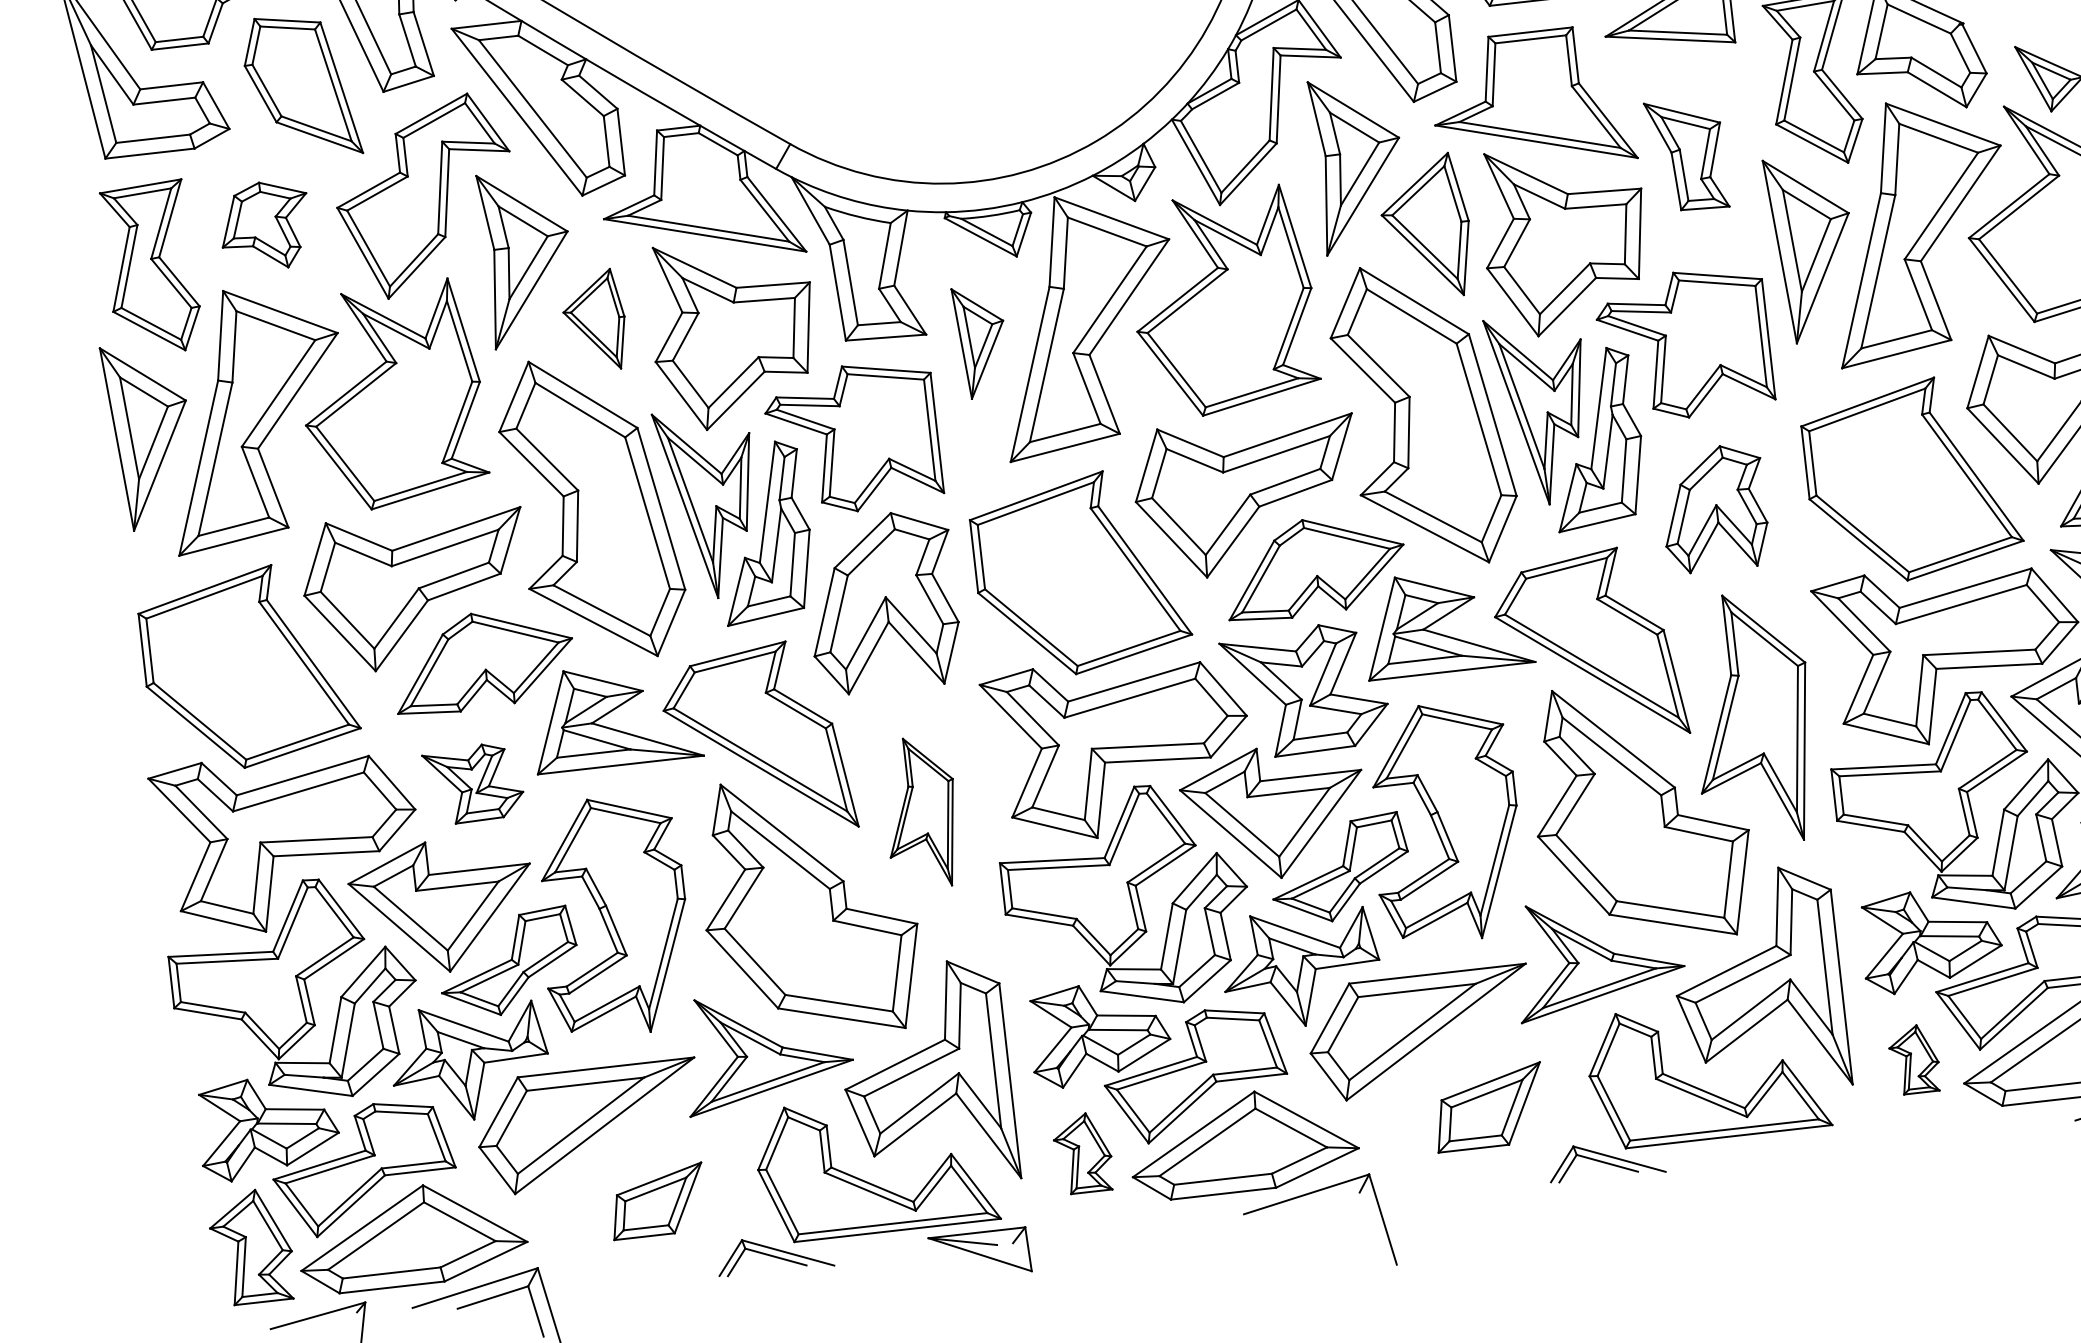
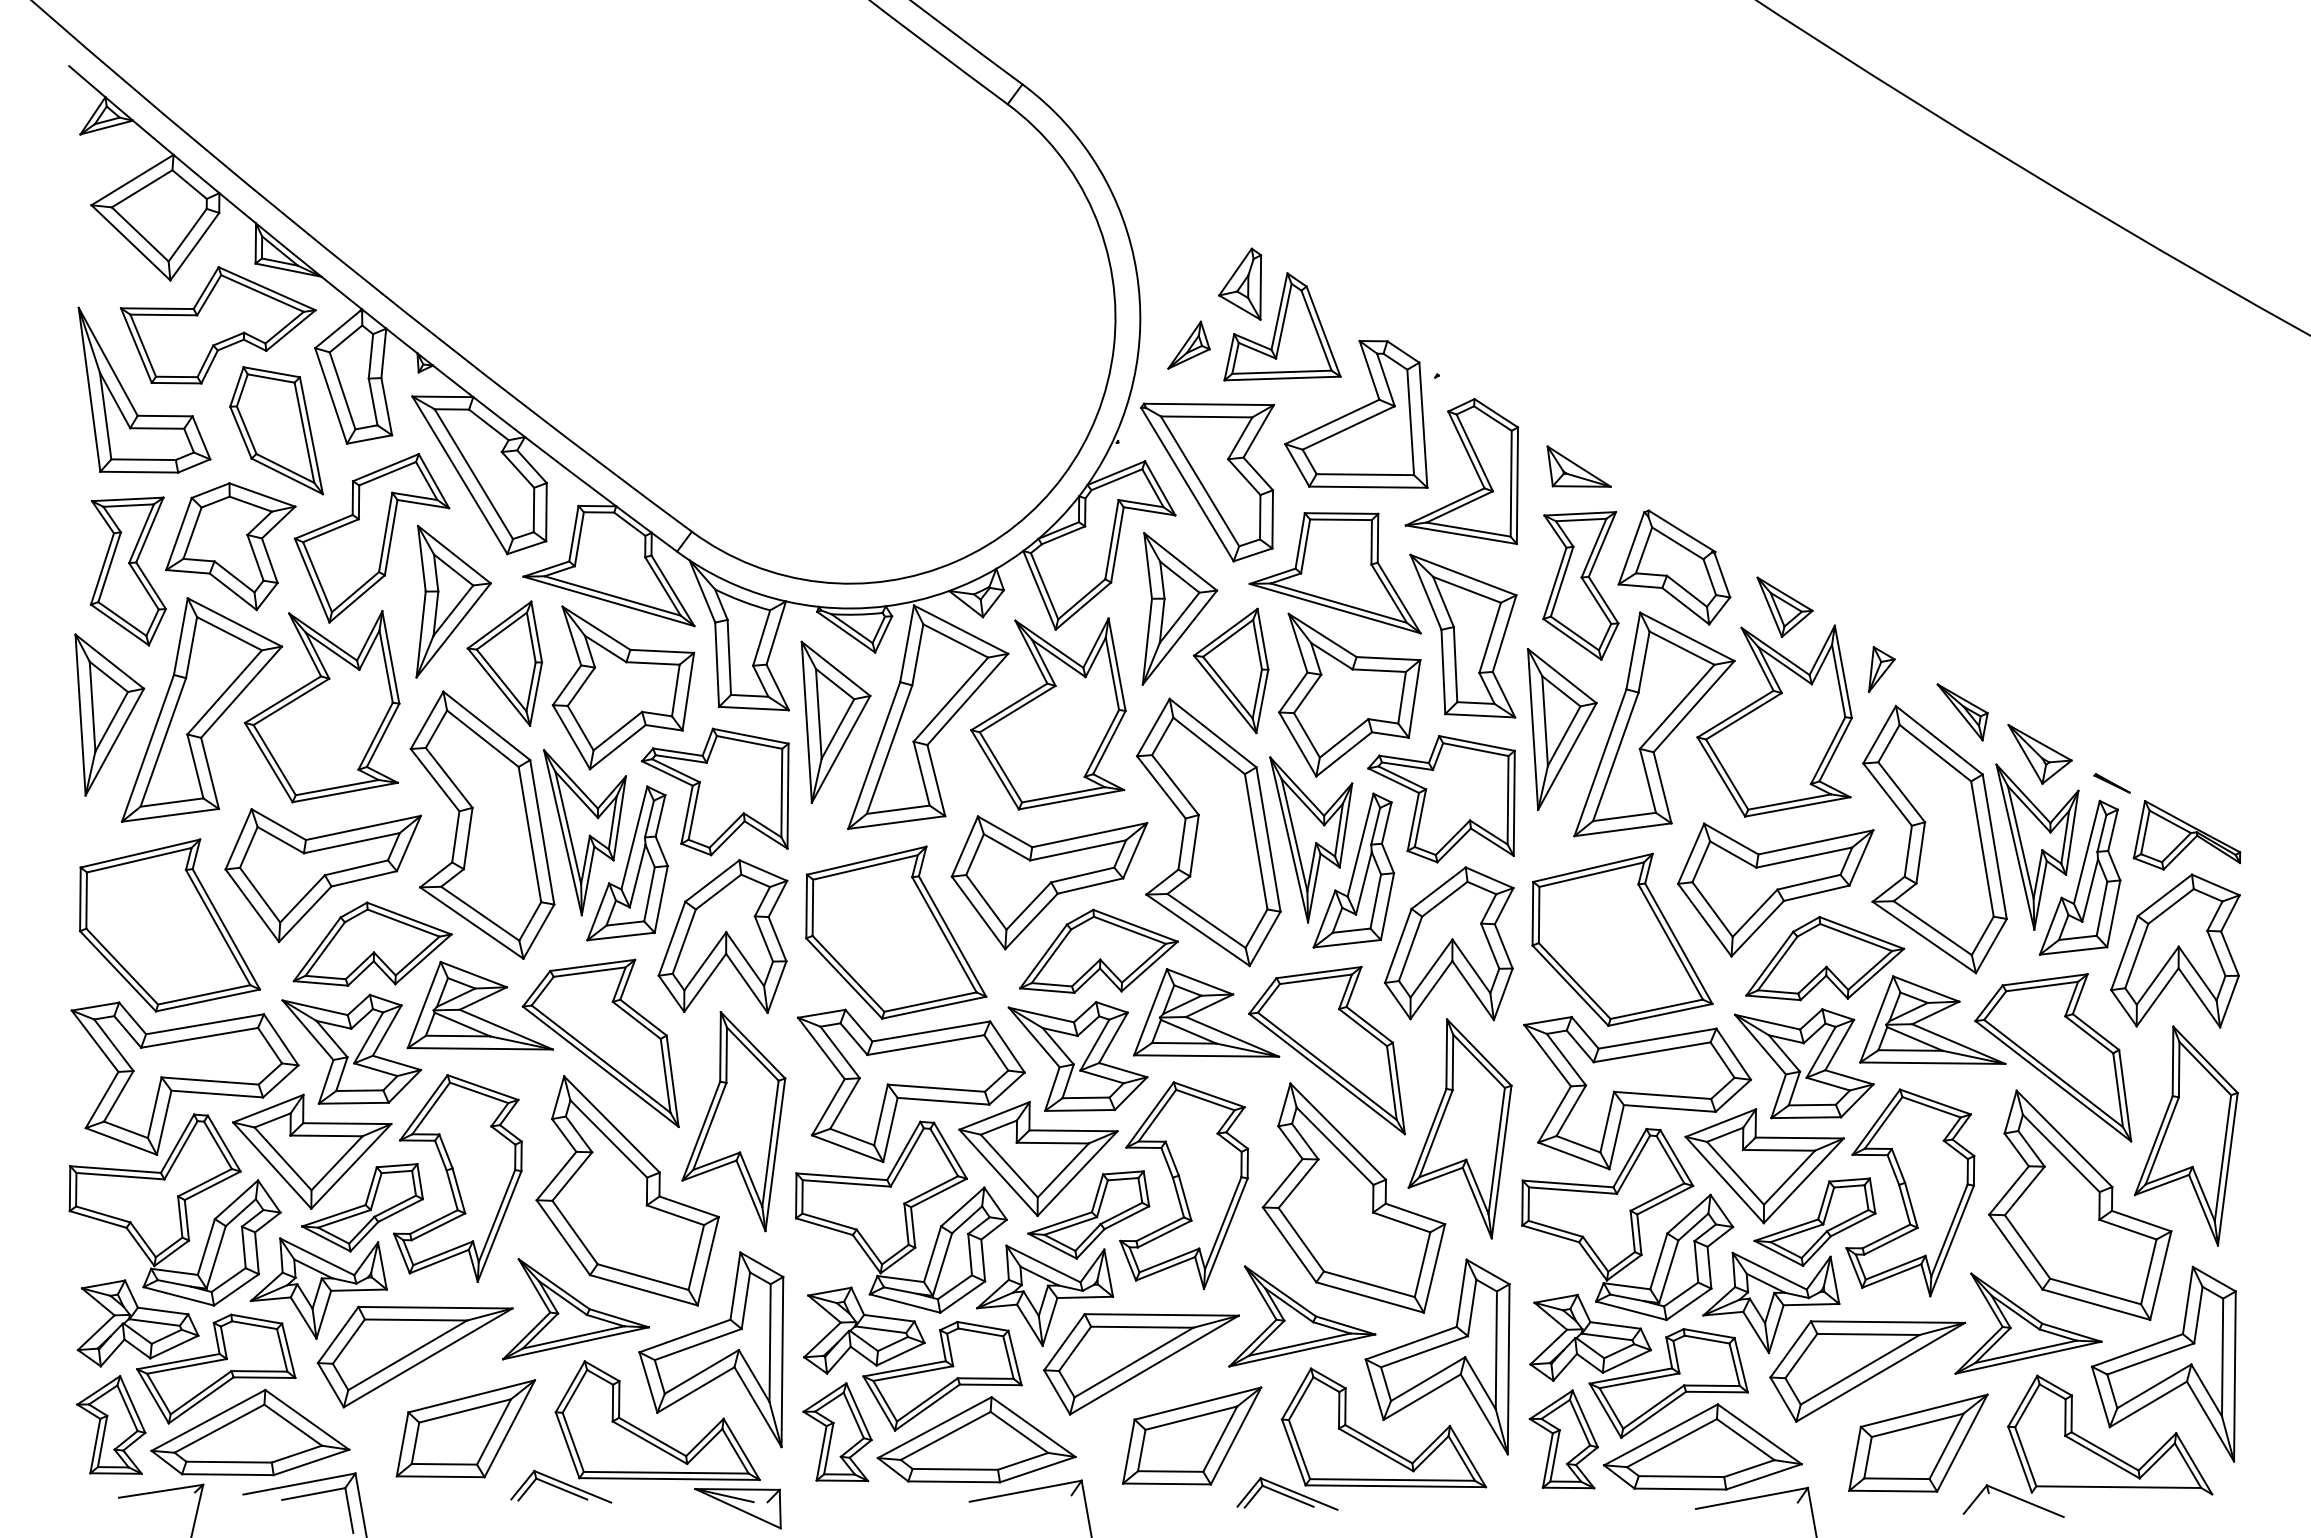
part: (1687, 154) -> (1463, 635), size x1.67
part: (264, 225) -> (230, 546), size x1.67
part: (594, 321) -> (504, 663), size x1.43
part: (981, 340) -> (835, 721), size x1.67
part: (1714, 508) -> (1449, 943), size x1.43
part: (473, 782) -> (351, 1048), size x1.67
part: (920, 812) -> (733, 1121), size x1.67
part: (1914, 1059) -> (1563, 1439), size x1.67
part: (1489, 1107) -> (1192, 1435), size x1.43
part: (1083, 1153) -> (837, 1432), size x1.43
part: (657, 1201) -> (465, 1428), size x1.67

